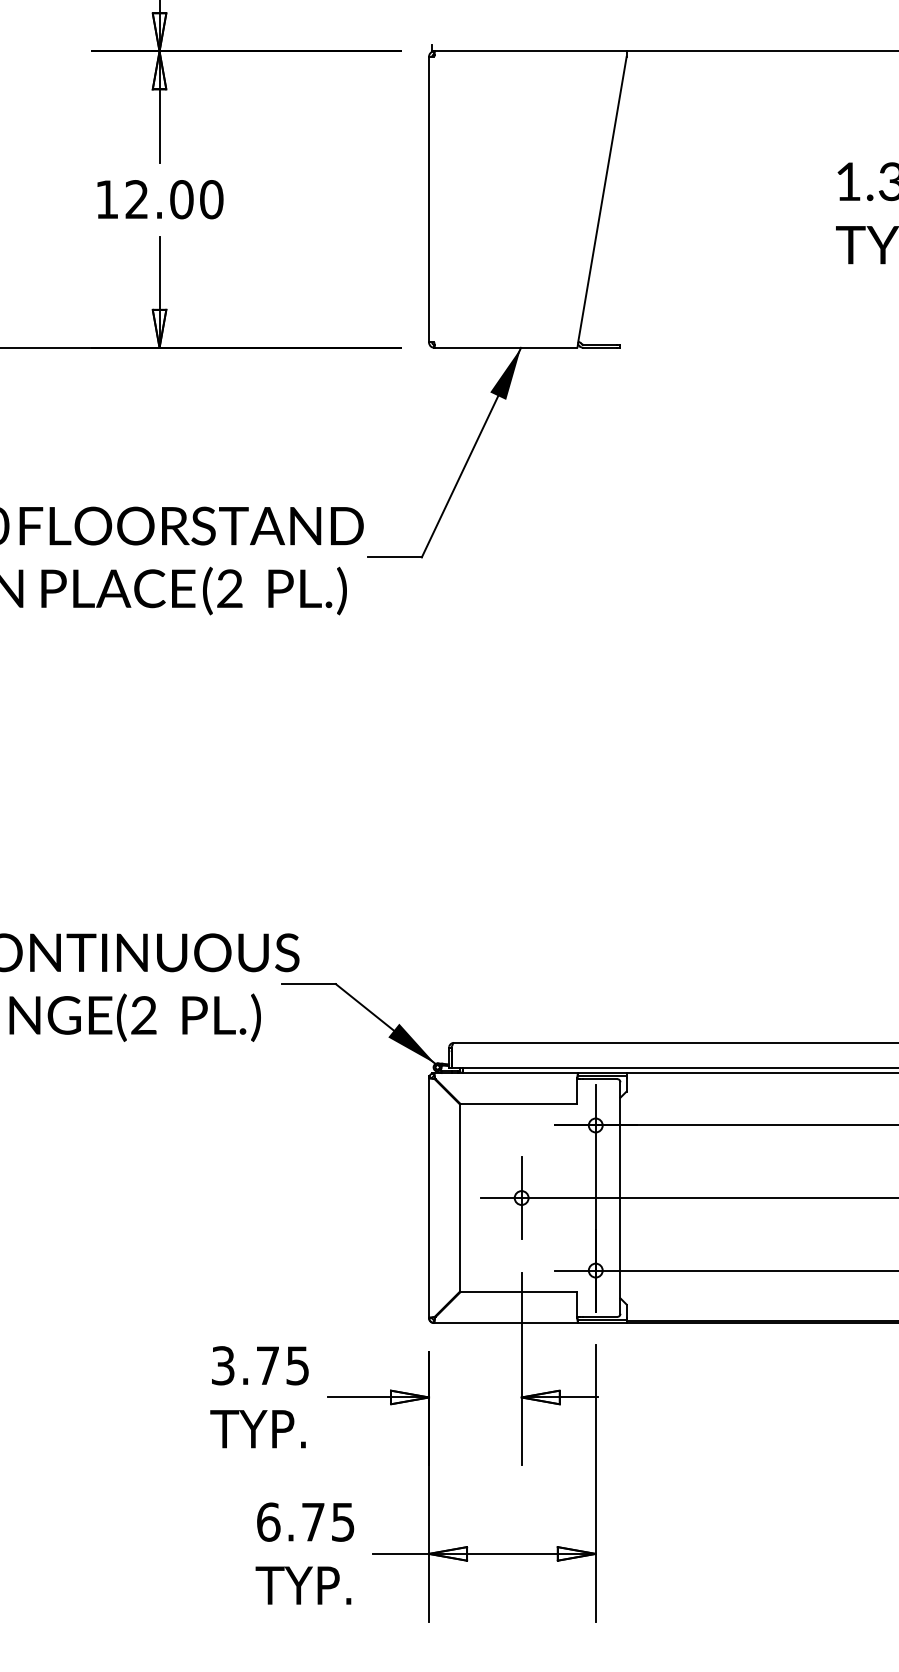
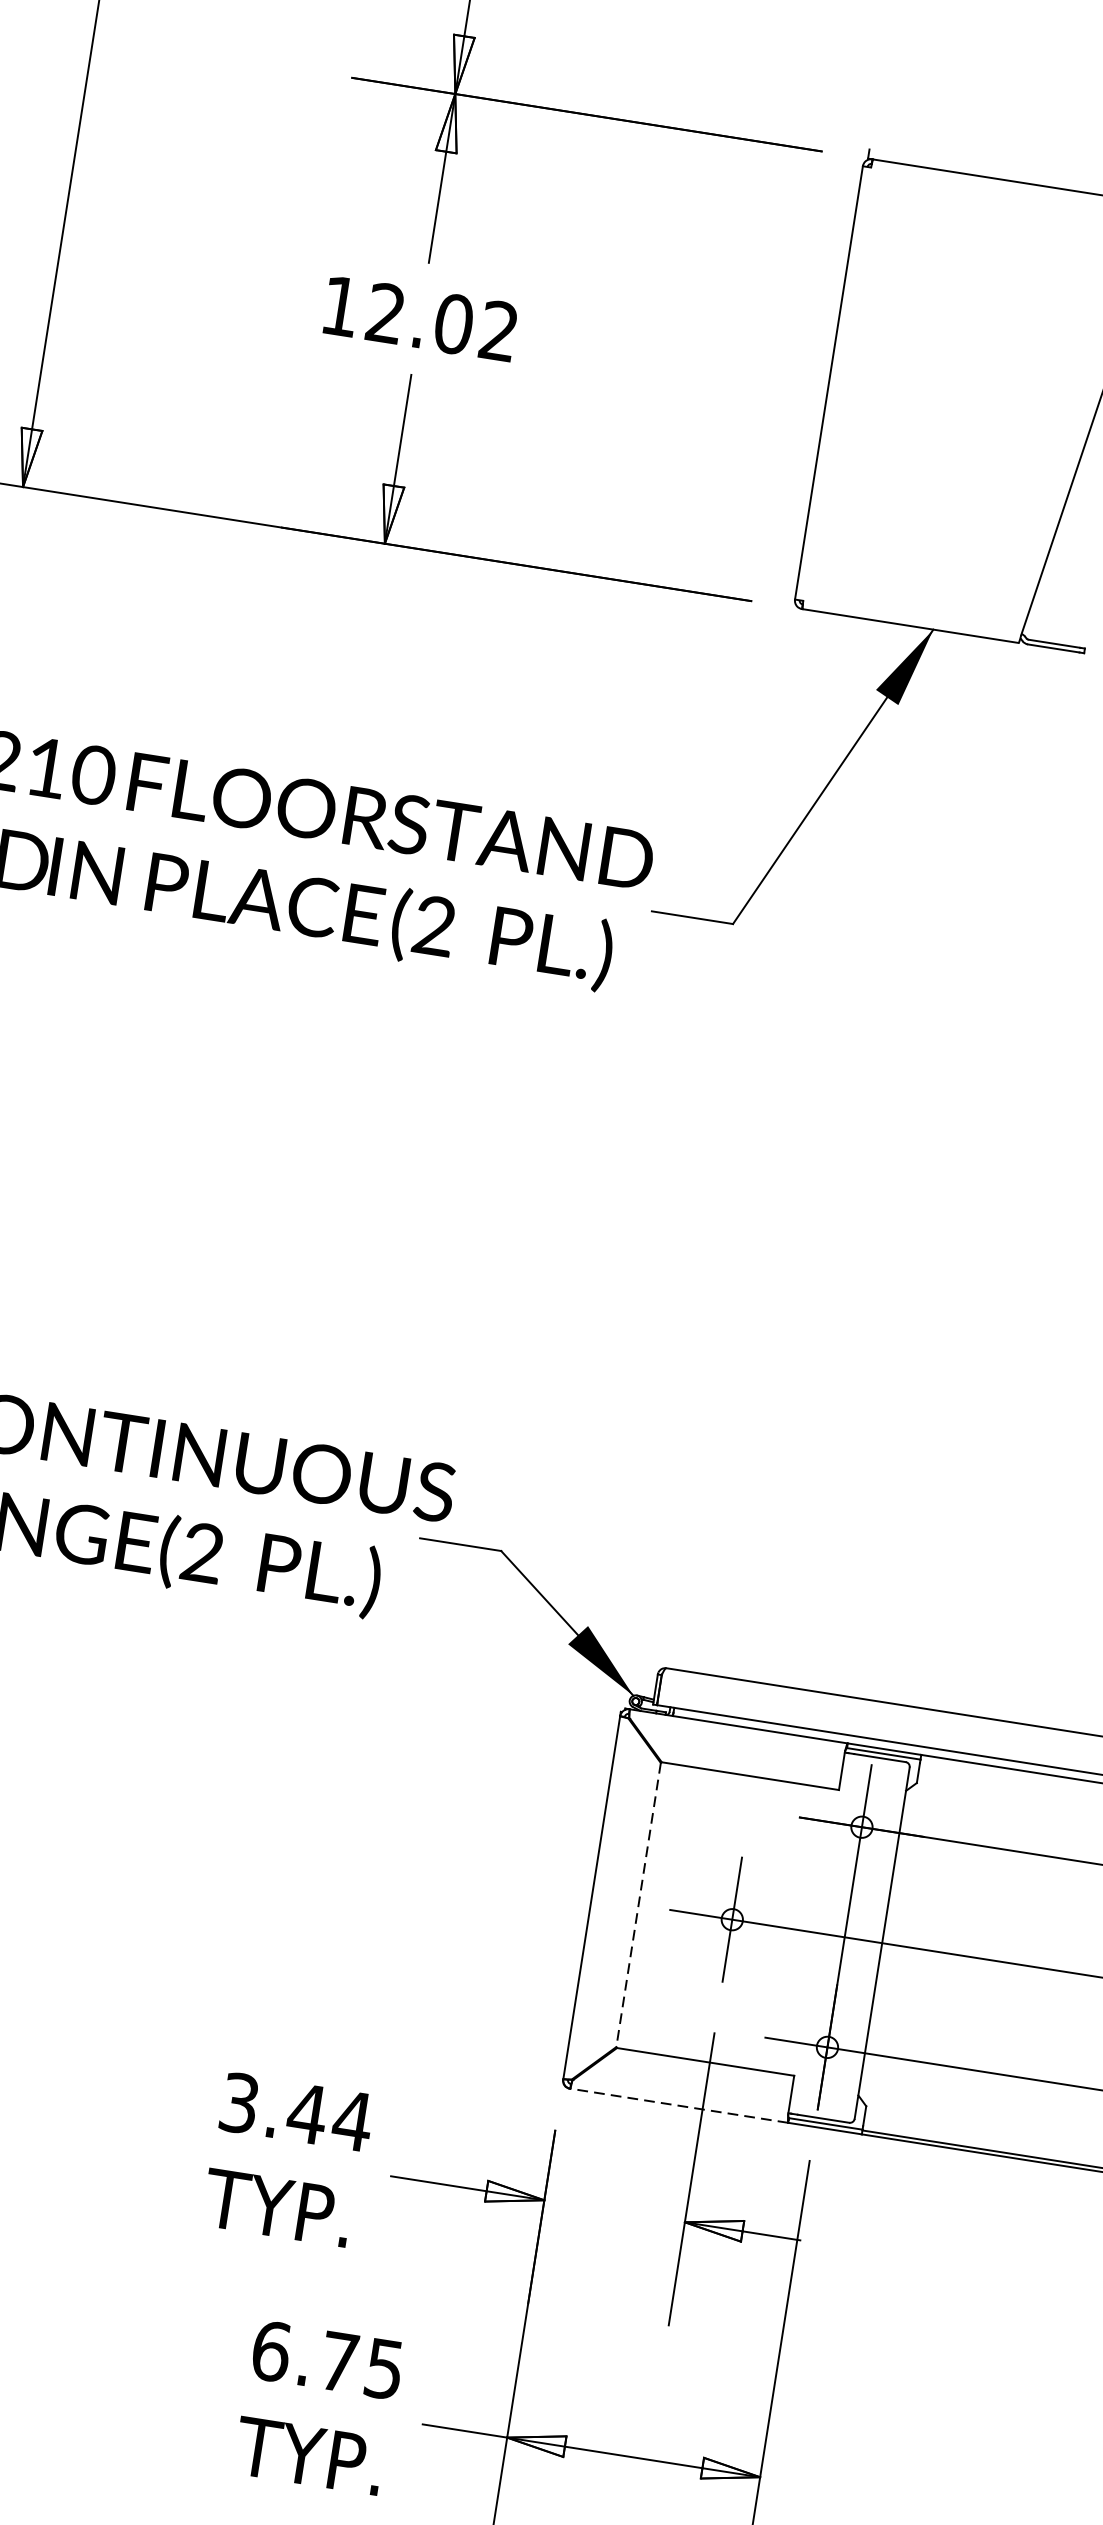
text: (211, 199) -> (498, 331), 12.00 -> 12.02
line: (459, 1198) -> (637, 1905), solid -> dashed
line: (506, 1323) -> (679, 2106), solid -> dashed
text: (282, 1365) -> (329, 2116), 3.75 -> 3.44

